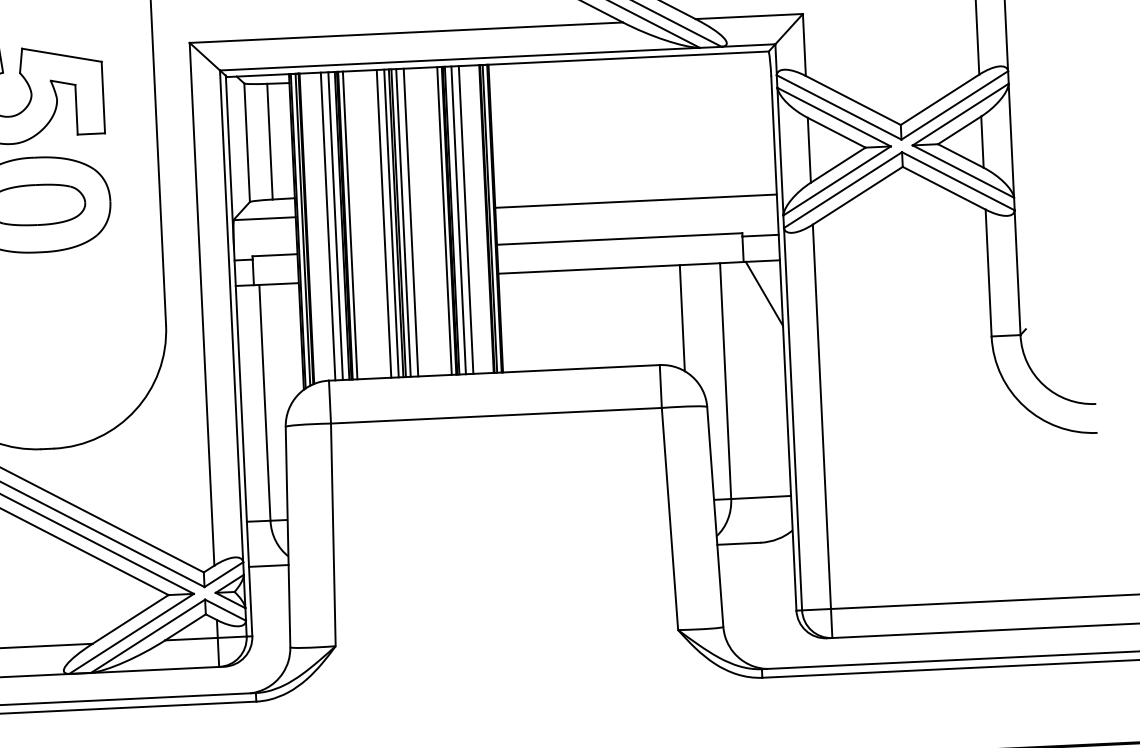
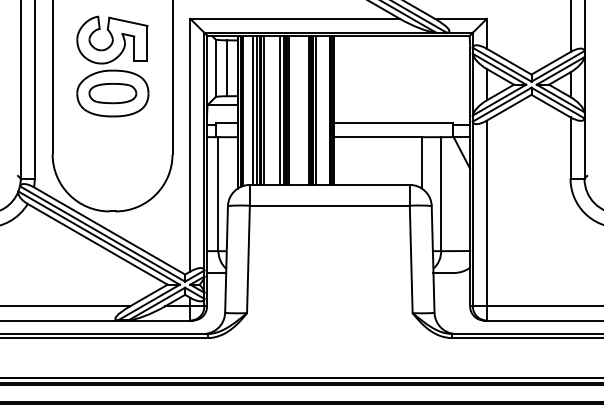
line: (636, 201) -> (402, 105), removed
line: (465, 219) -> (319, 110), removed
line: (411, 222) -> (293, 110), removed

